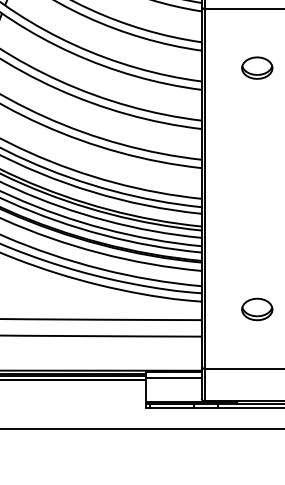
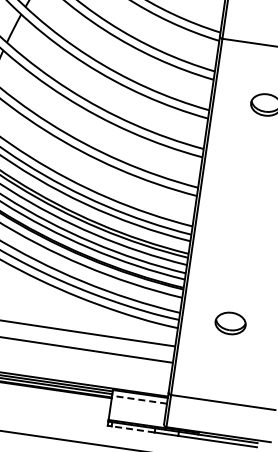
part: (257, 309) -> (230, 323), moved
line: (174, 377) -> (140, 399), solid -> dashed
line: (171, 408) -> (132, 429), solid -> dashed

